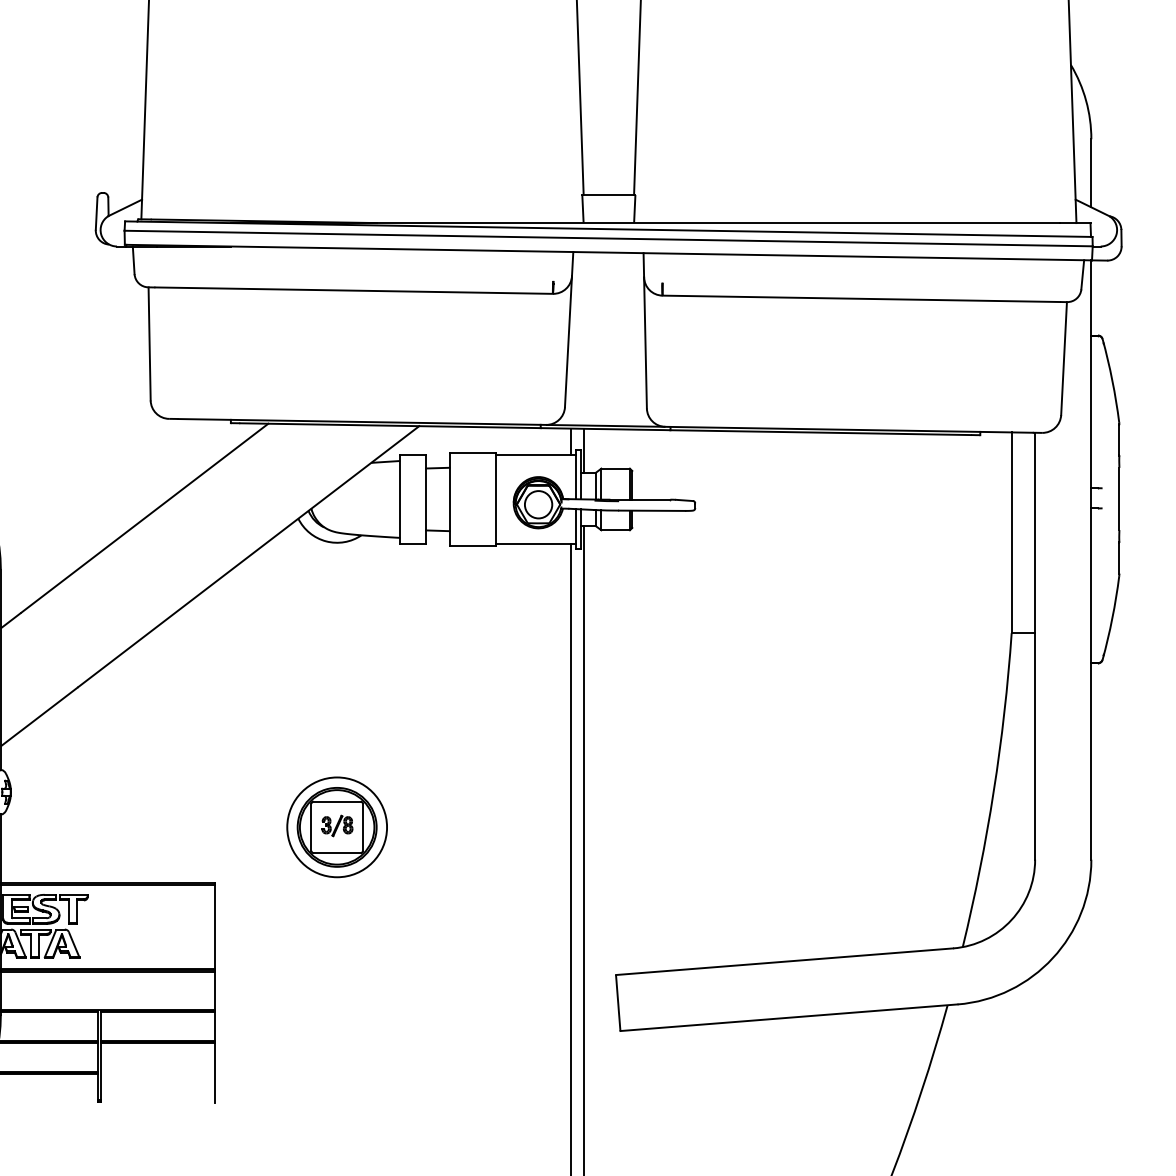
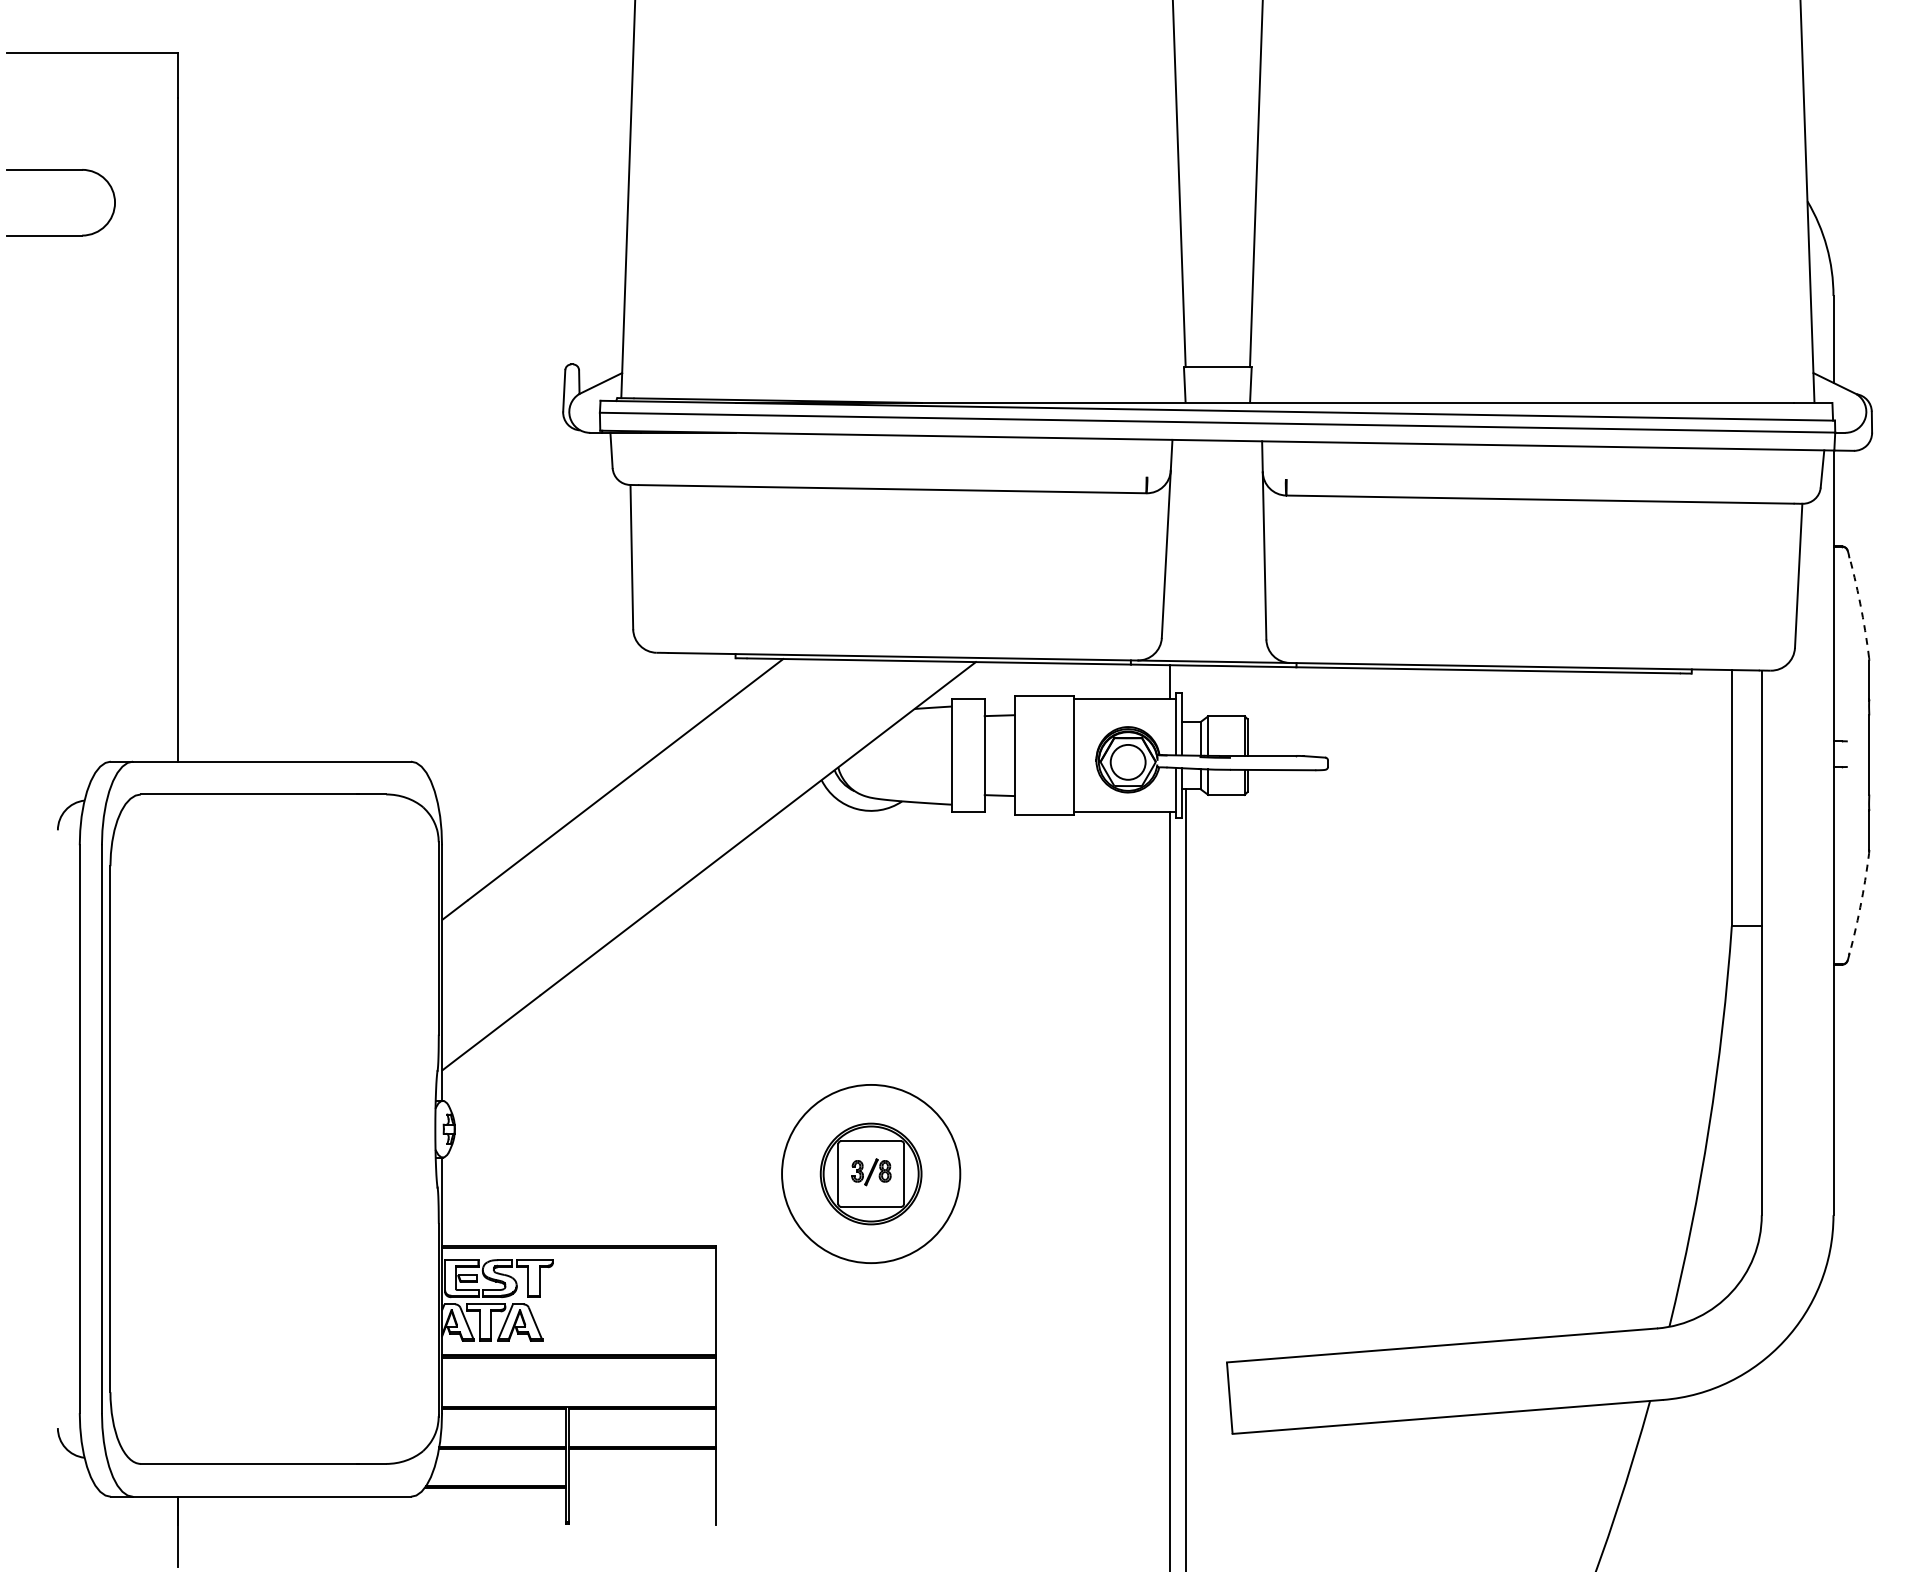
arc: (1112, 380) -> (1860, 603), solid -> dashed
line: (583, 450) -> (1185, 693), removed
arc: (1112, 618) -> (1860, 907), solid -> dashed
circle: (336, 826) -> (870, 1173), size x1.4

